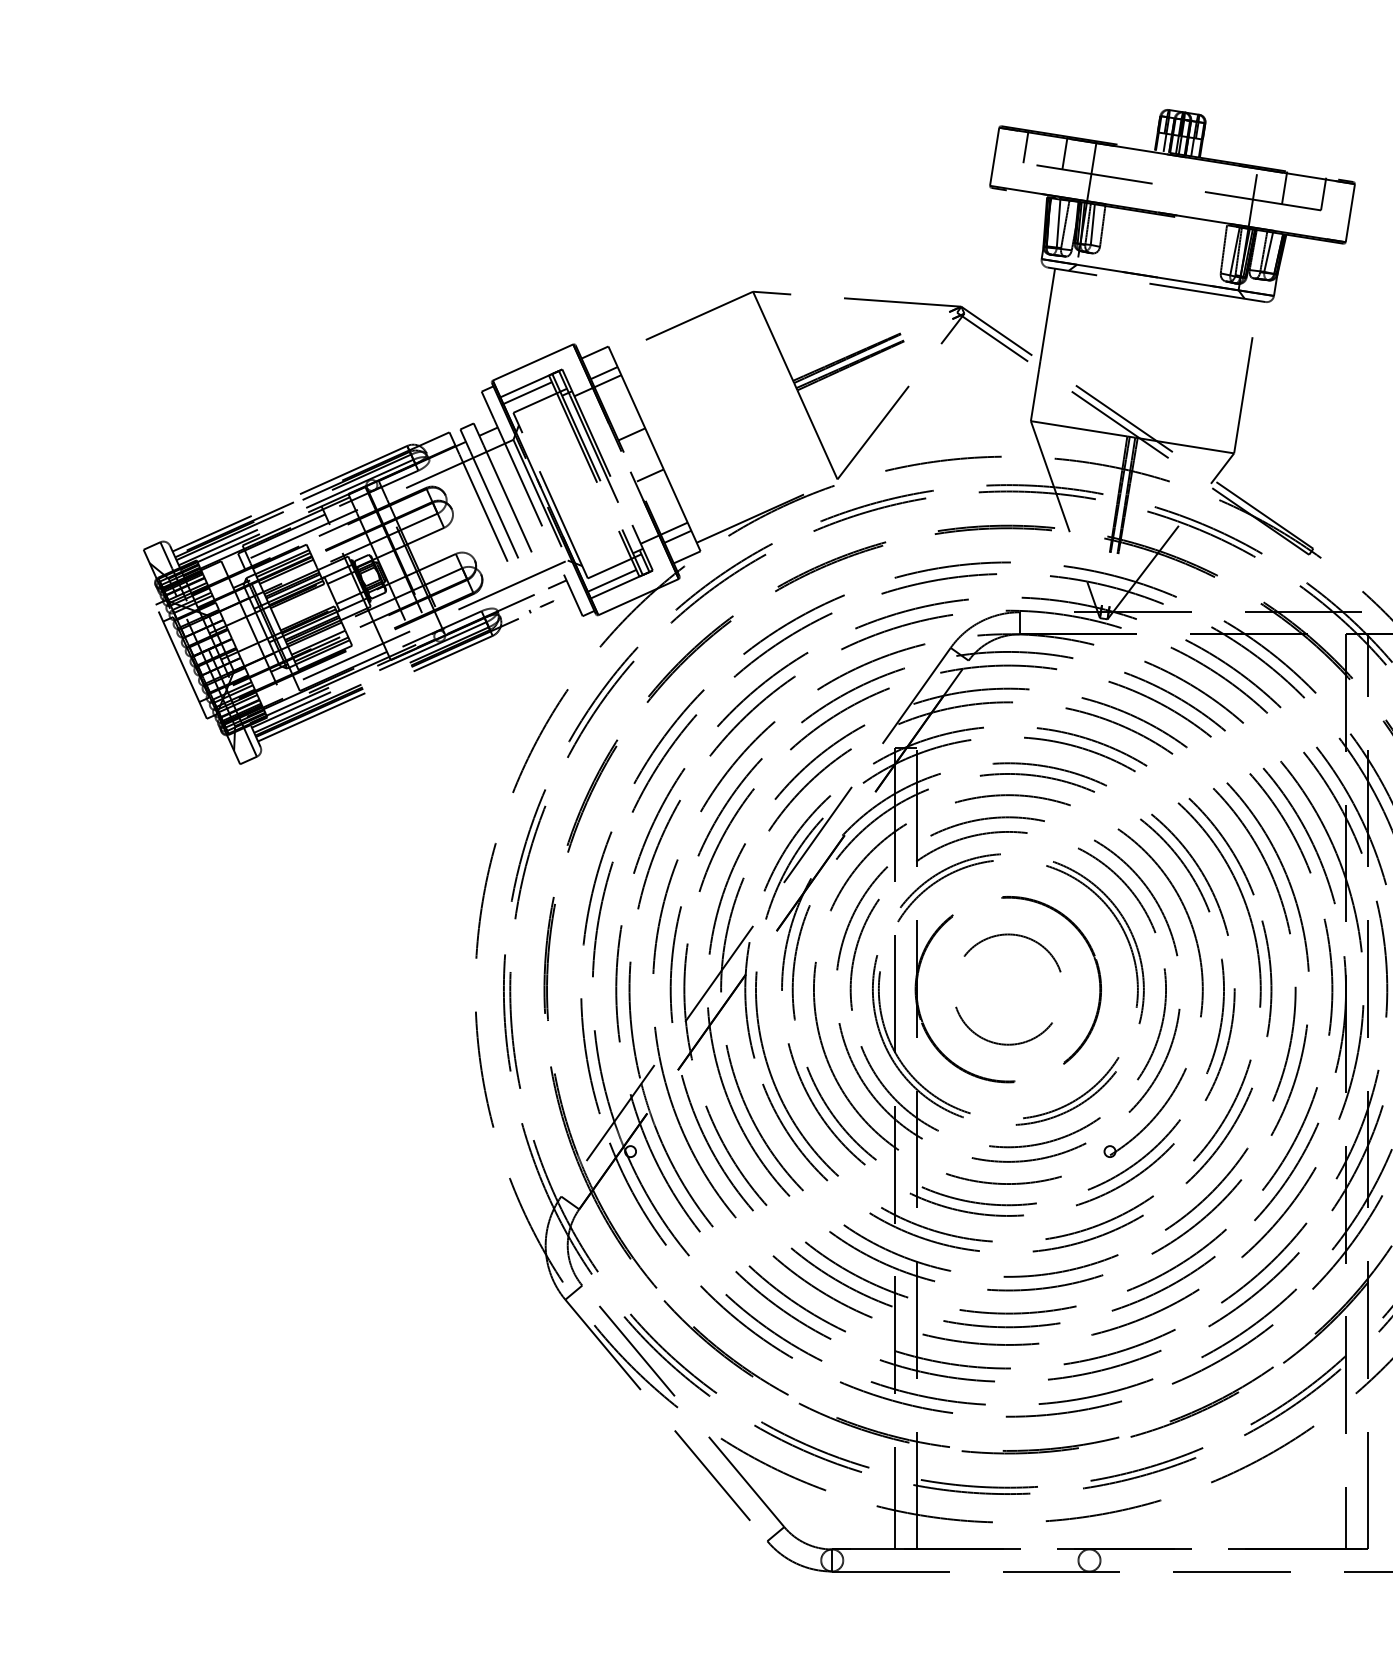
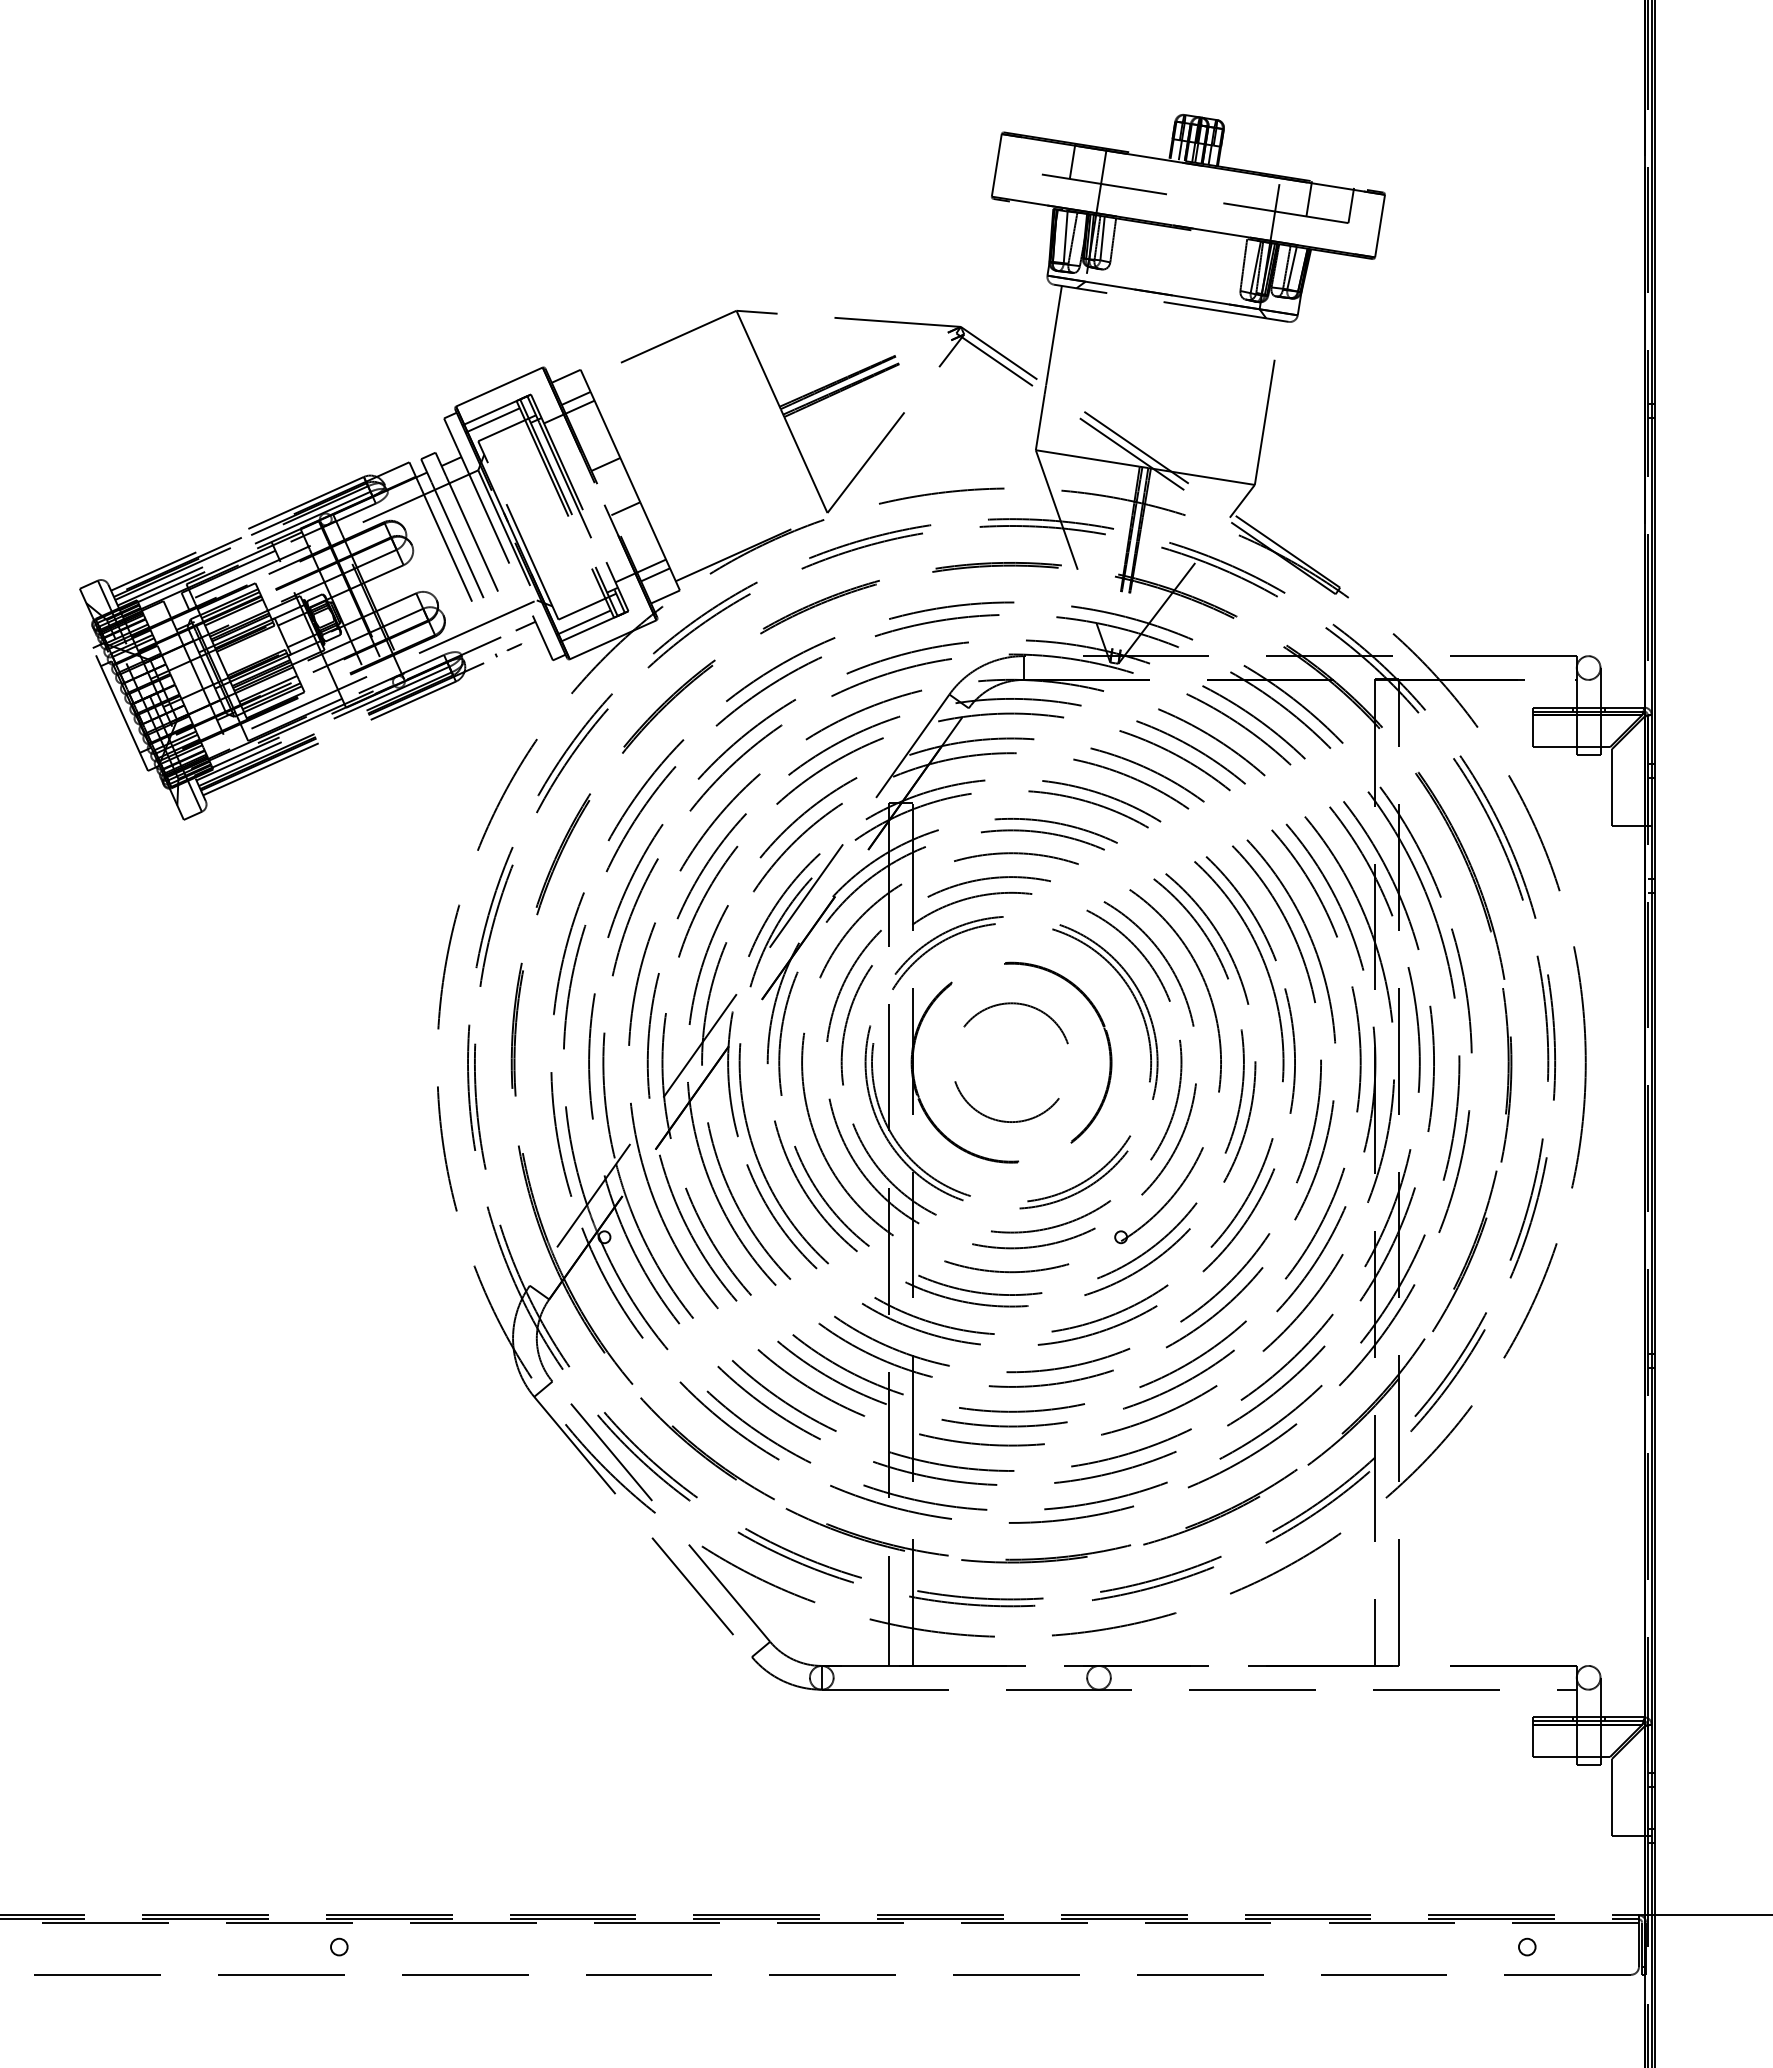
line: (1025, 146) -> (1030, 154), removed

